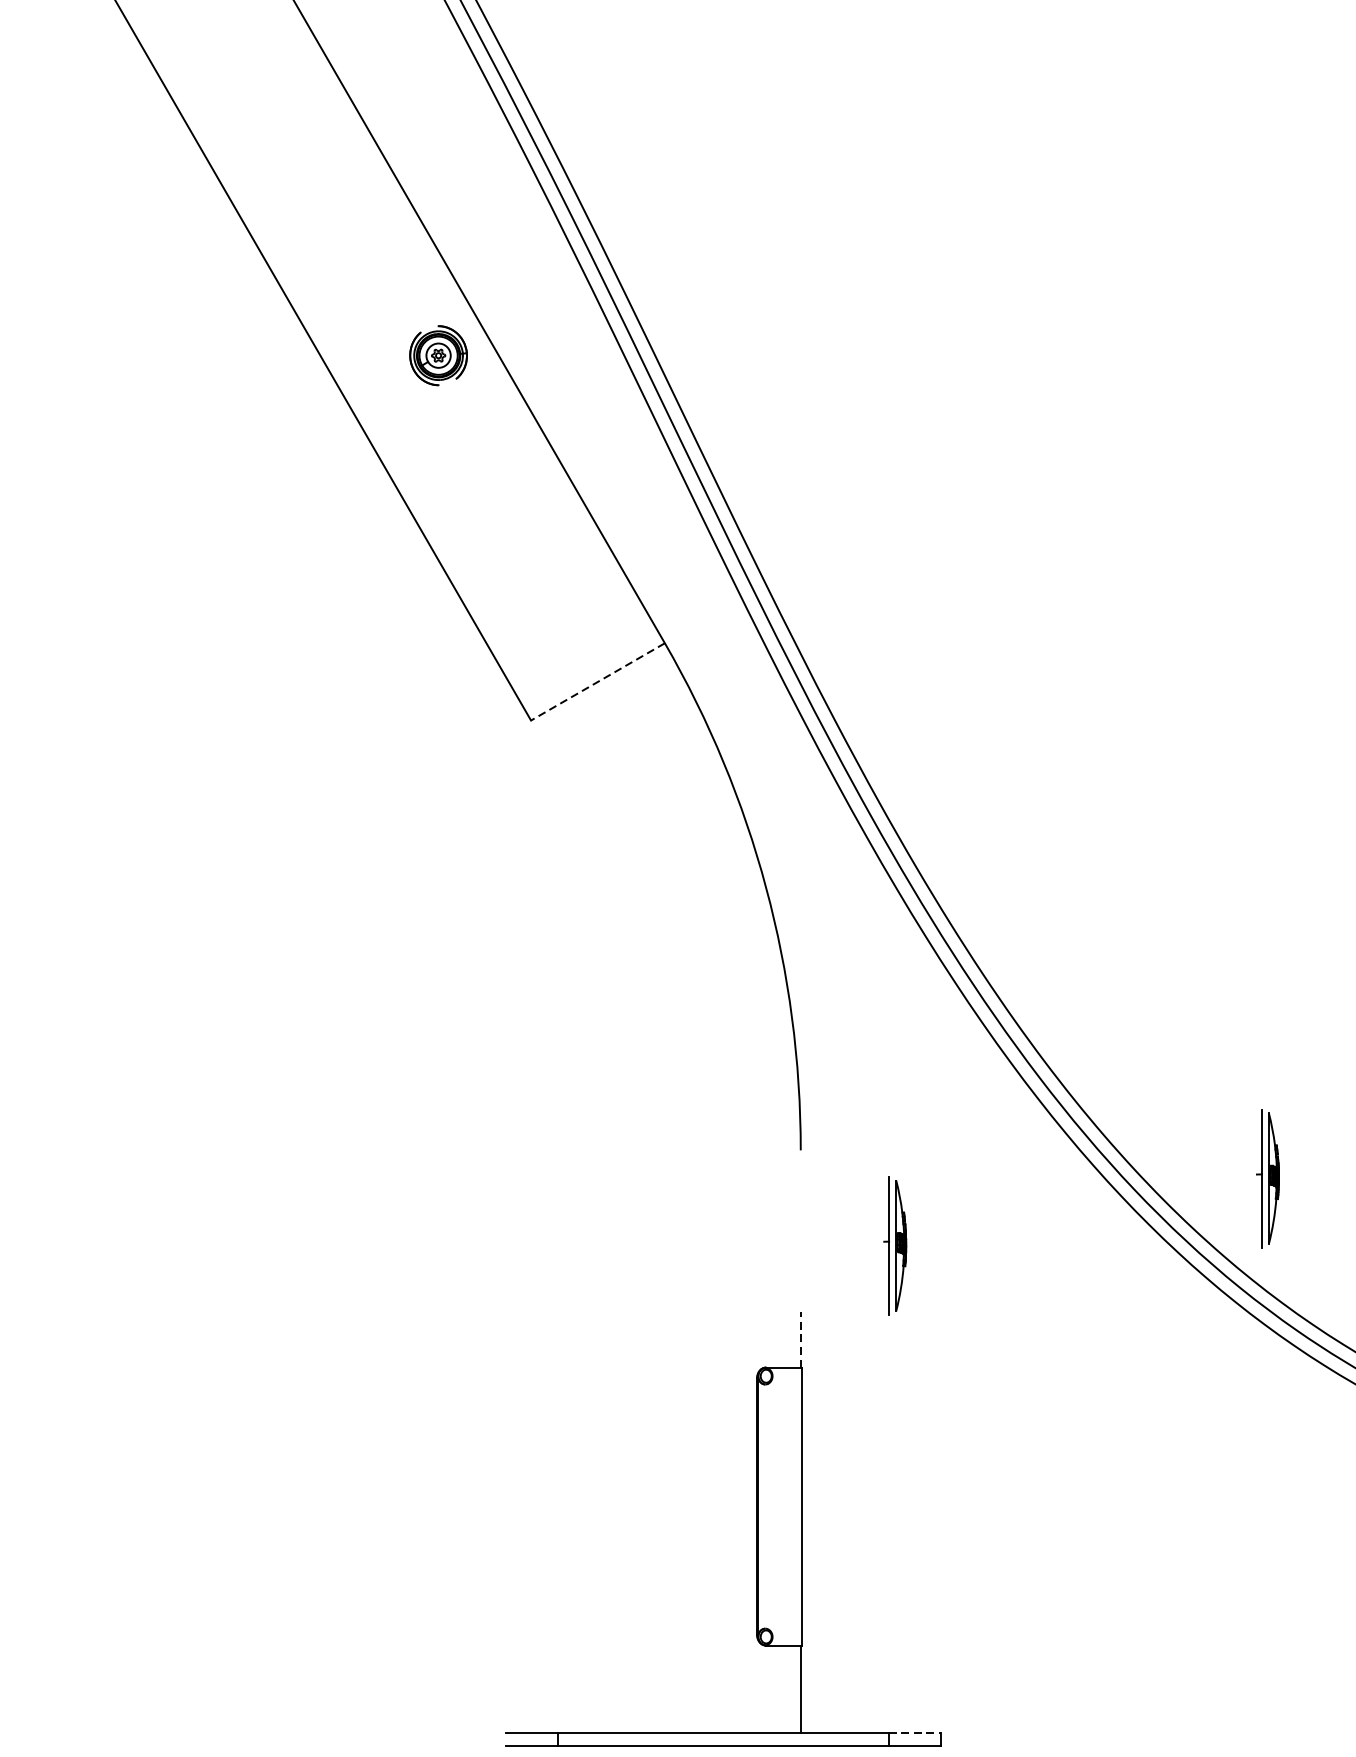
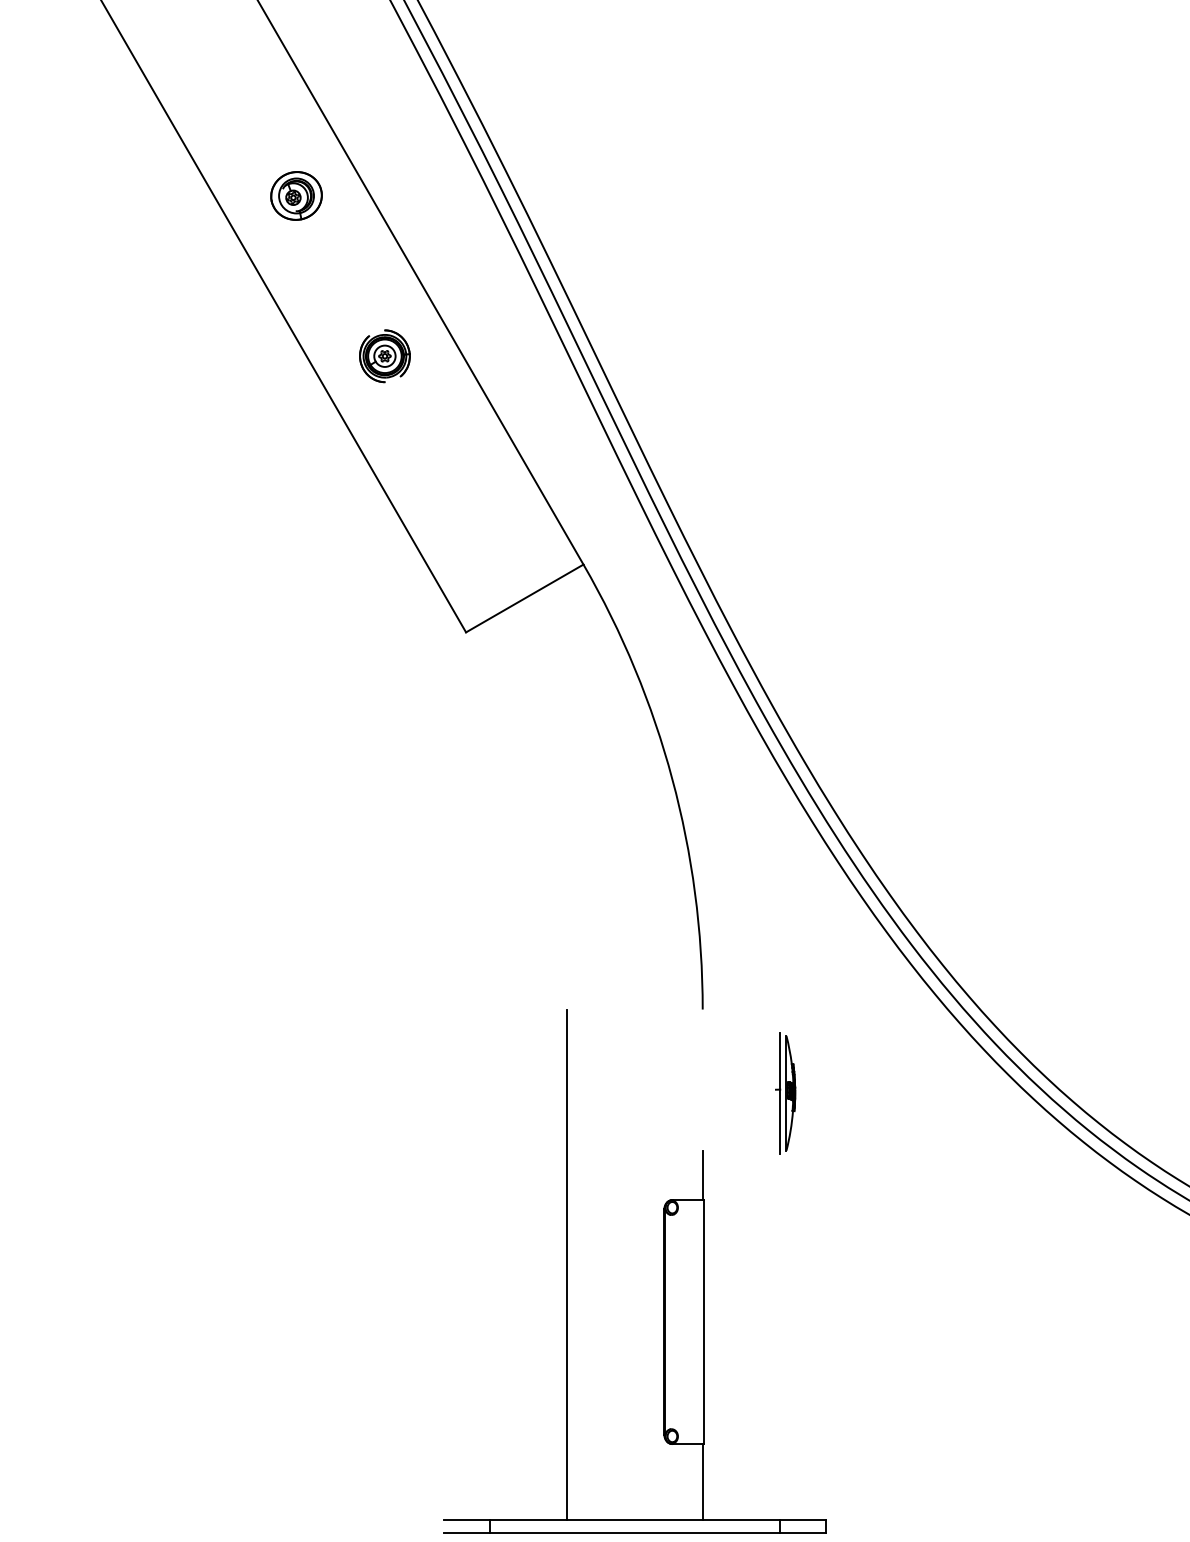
part: (337, 222) -> (296, 195), added
part: (438, 355) -> (384, 356), moved
line: (597, 681) -> (524, 598), dashed -> solid
part: (1267, 1178) -> (1112, 1034), removed
line: (800, 1339) -> (702, 1175), dashed -> solid
line: (646, 1440) -> (567, 1264), added
line: (914, 1732) -> (802, 1520), dashed -> solid

